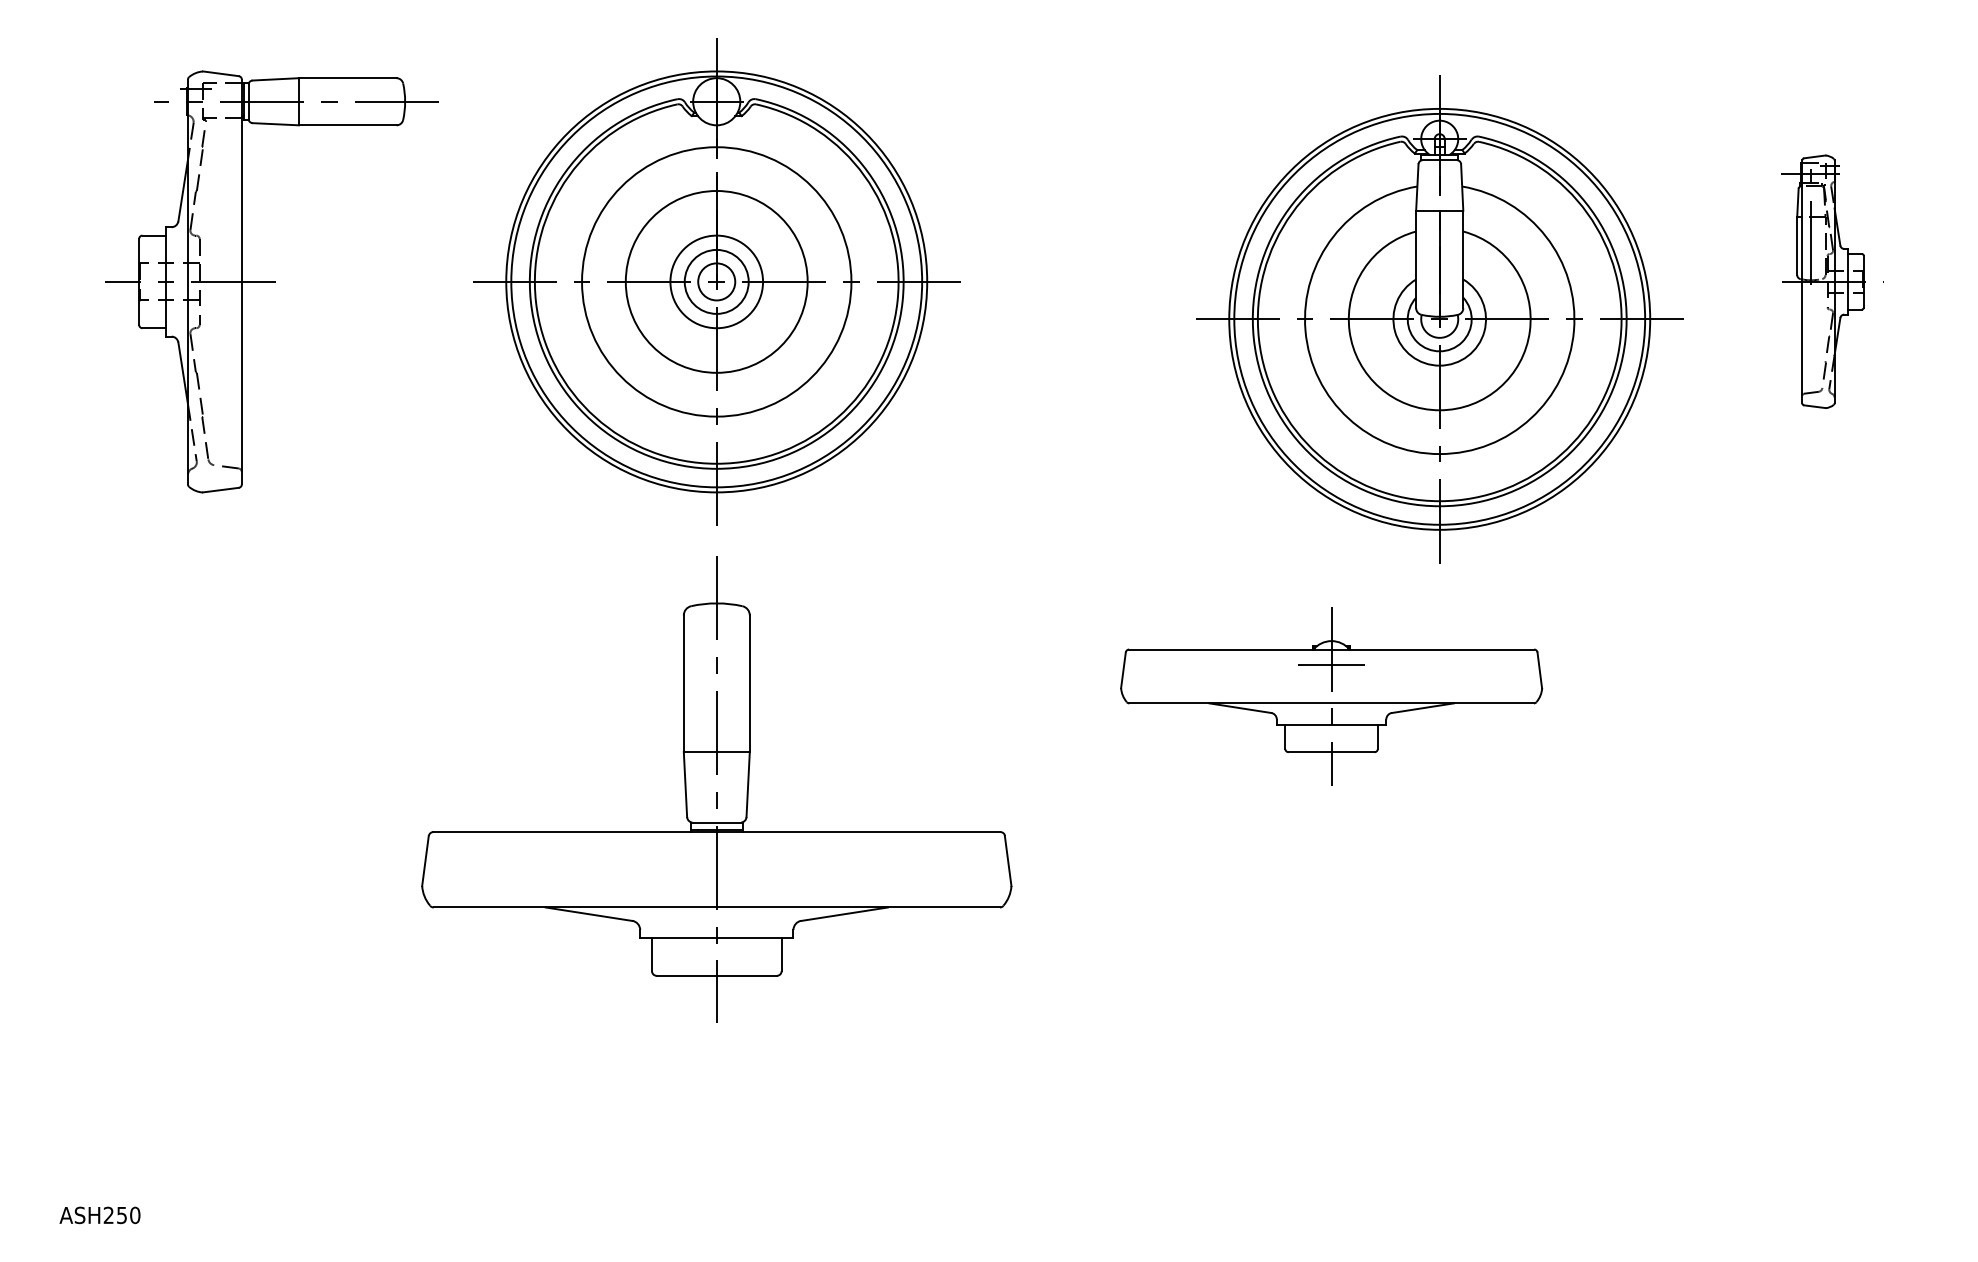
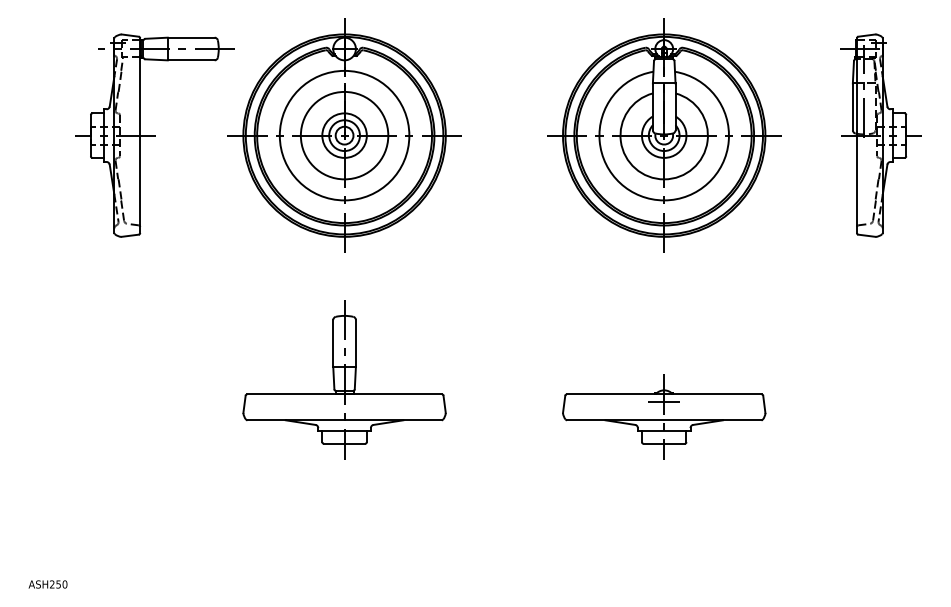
part: (271, 281) -> (154, 135), moved
part: (1831, 281) -> (880, 135), size x1.67
part: (1440, 319) -> (664, 135), moved
part: (1332, 695) -> (664, 416), moved
part: (716, 789) -> (344, 379), size x0.71

